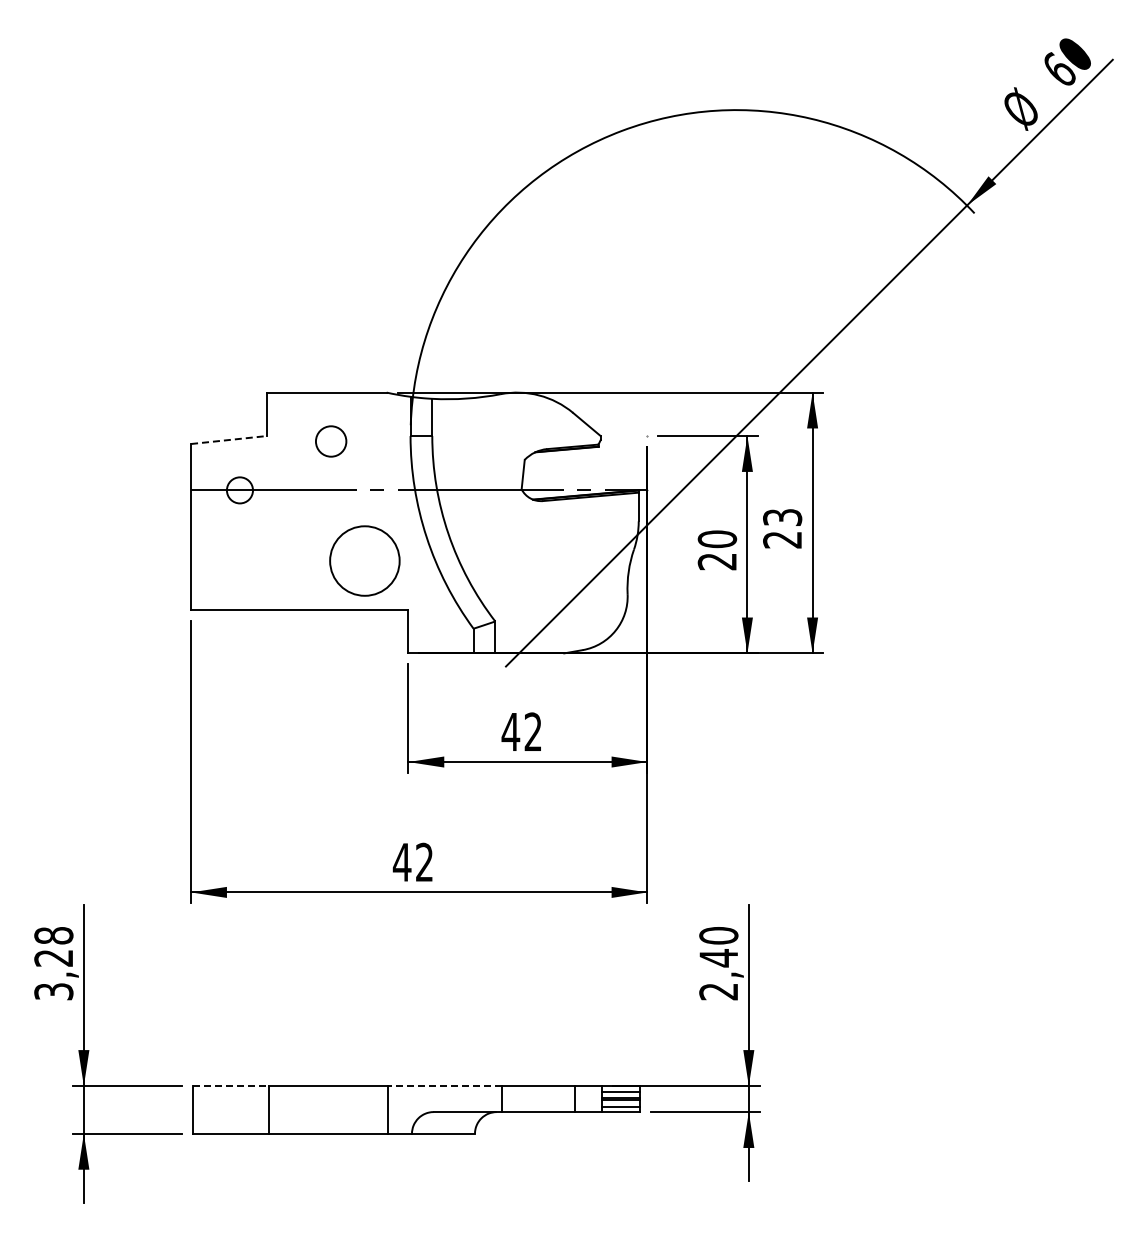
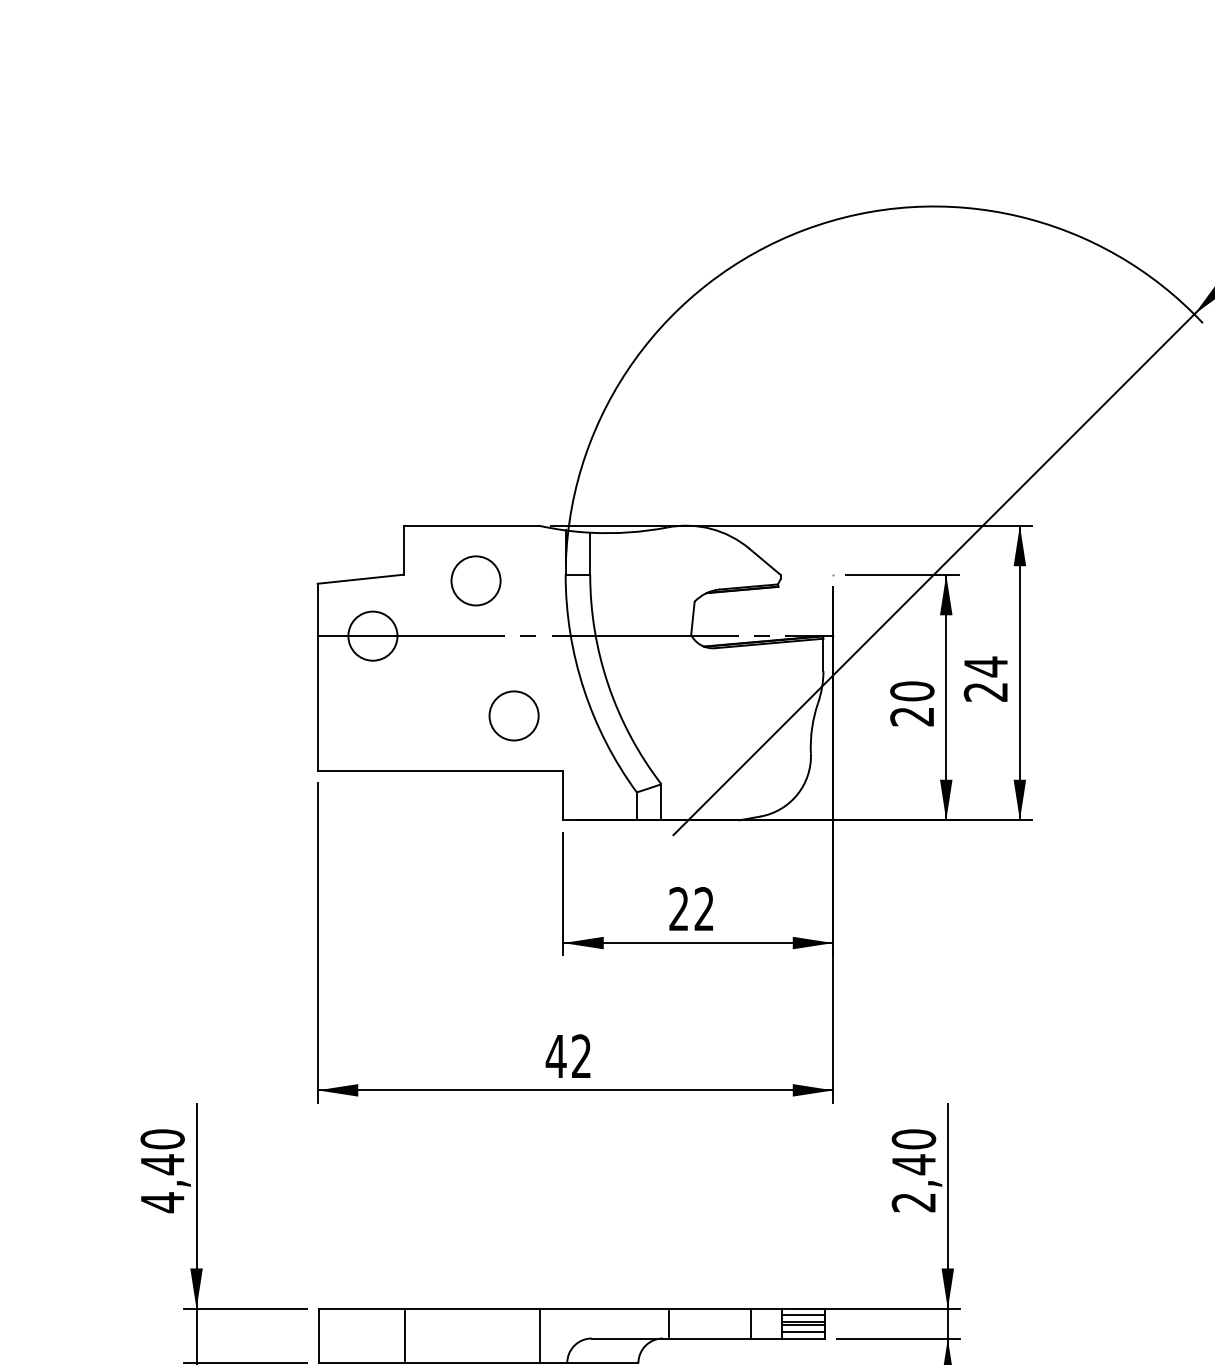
line: (229, 439) -> (361, 578), dashed -> solid
circle: (330, 441) -> (475, 580), size x1.43
circle: (239, 490) -> (372, 636), size x1.67
text: (782, 517) -> (985, 666), 23 -> 24
circle: (364, 560) -> (513, 715), size x0.62
text: (510, 731) -> (678, 908), 42 -> 22
text: (53, 964) -> (162, 1171), 3,28 -> 4,40
line: (231, 1085) -> (363, 1308), dashed -> solid
line: (444, 1085) -> (604, 1308), dashed -> solid

